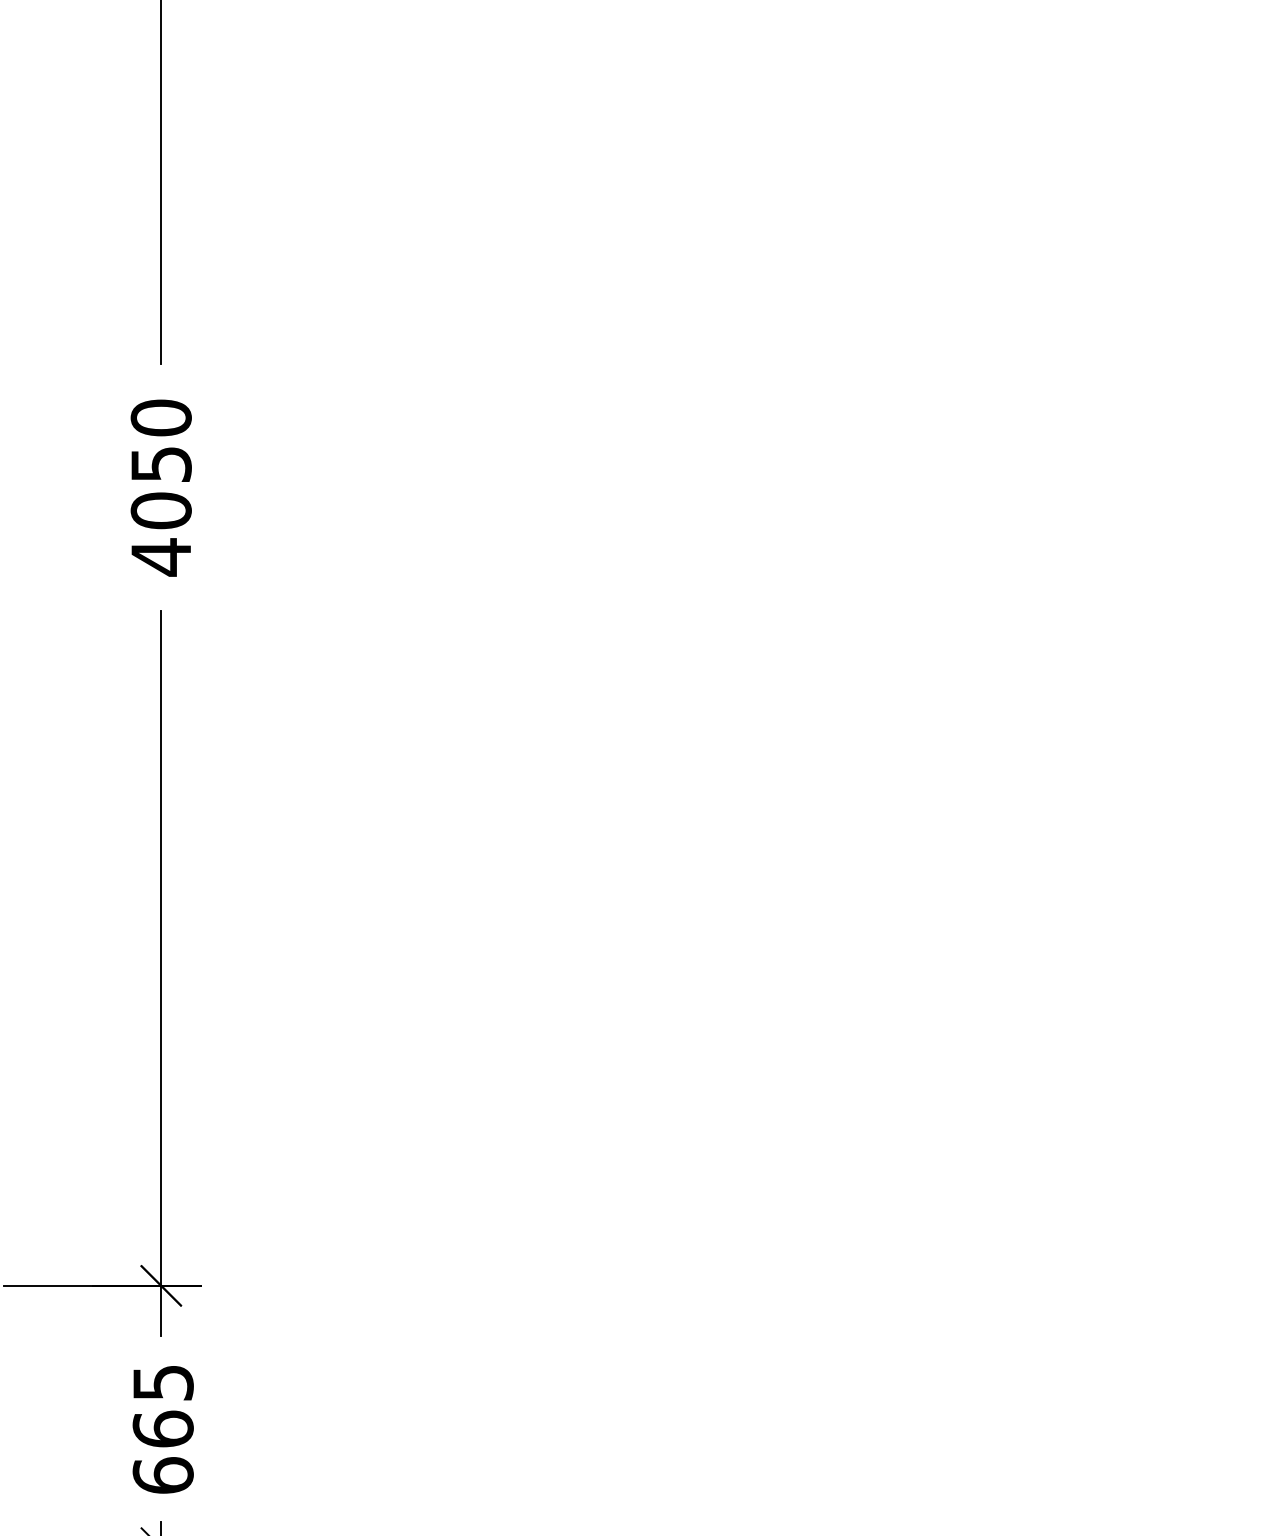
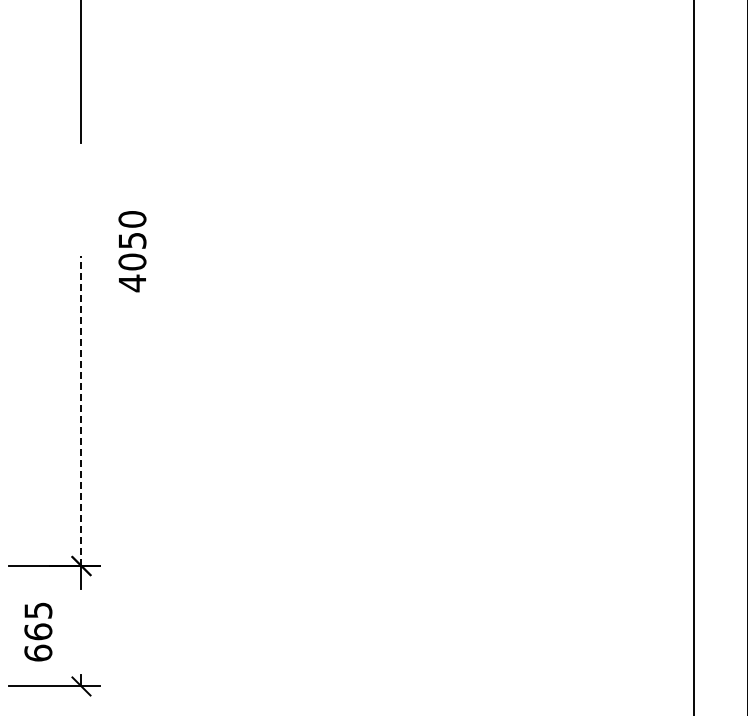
text: (161, 487) -> (132, 251), moved
line: (161, 949) -> (81, 411), solid -> dashed
text: (163, 1428) -> (38, 631), moved

